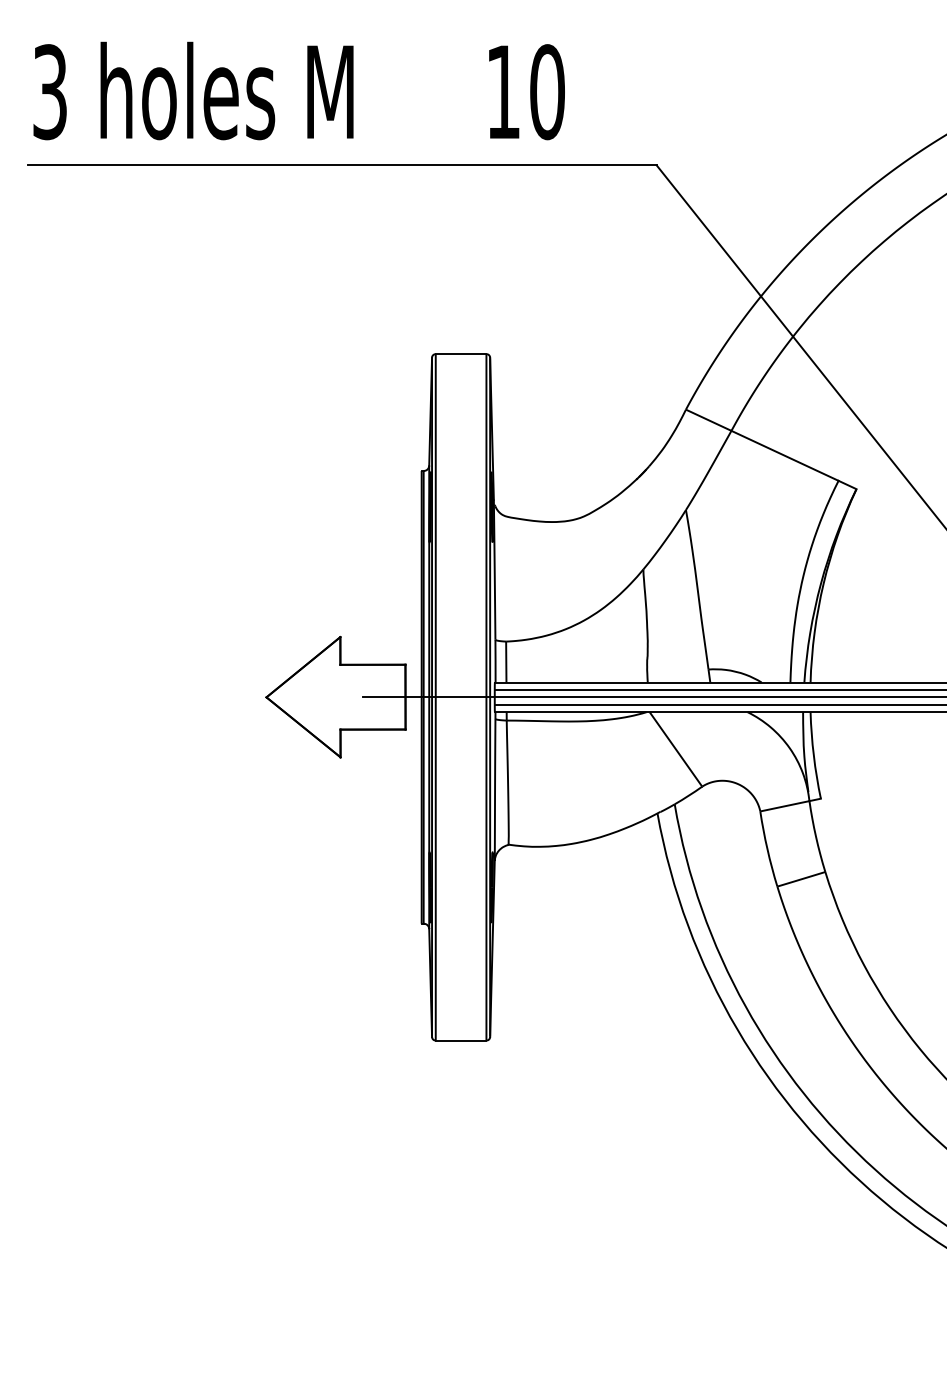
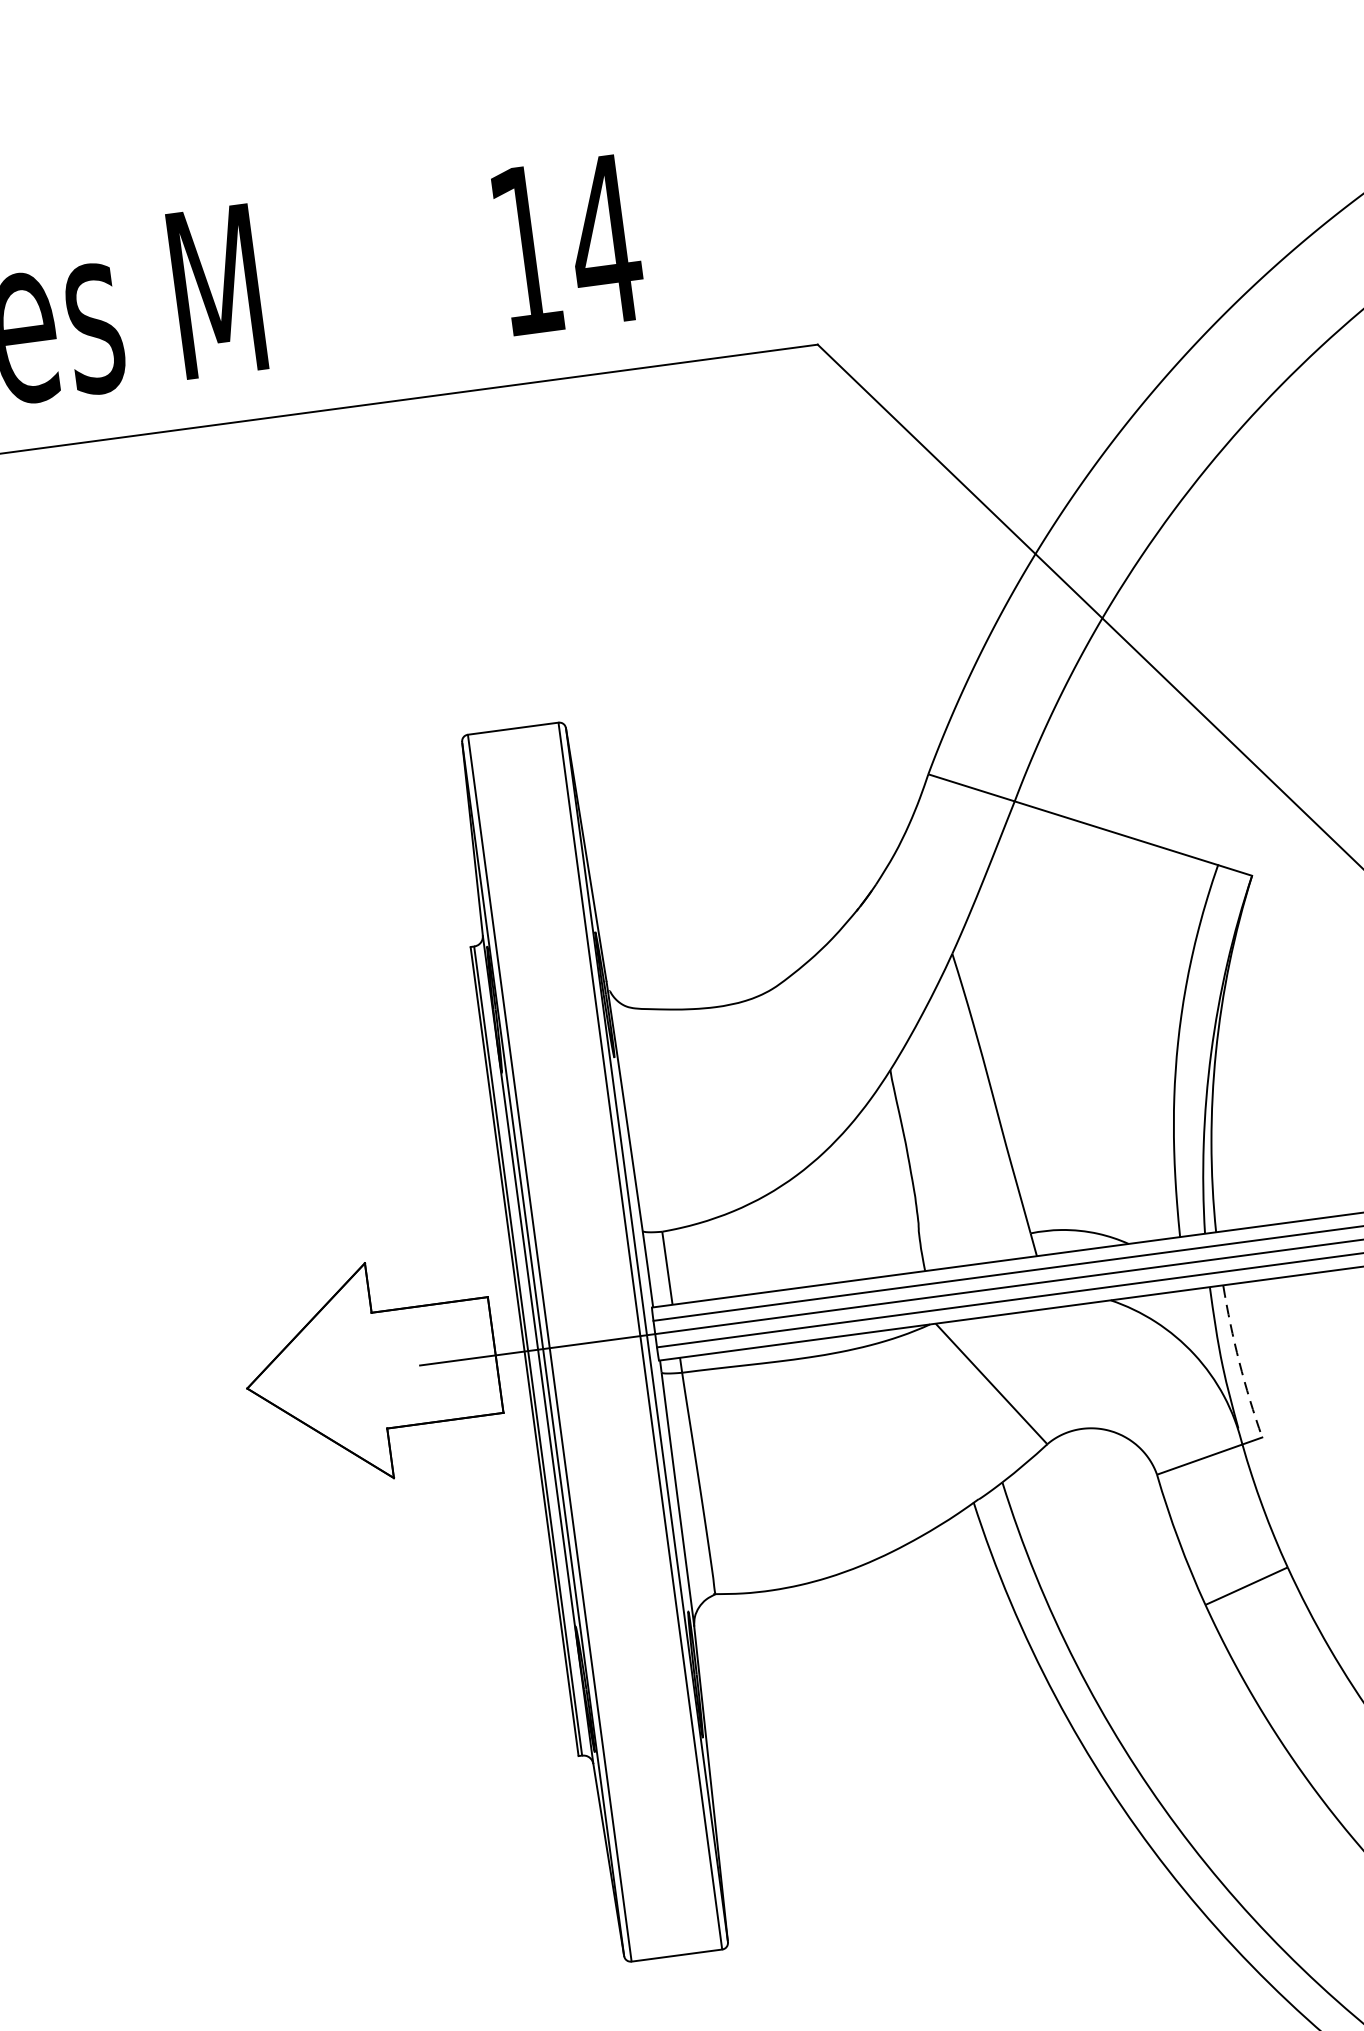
text: (547, 92) -> (605, 240), 10 -> 14
arc: (813, 755) -> (1238, 1362), solid -> dashed

